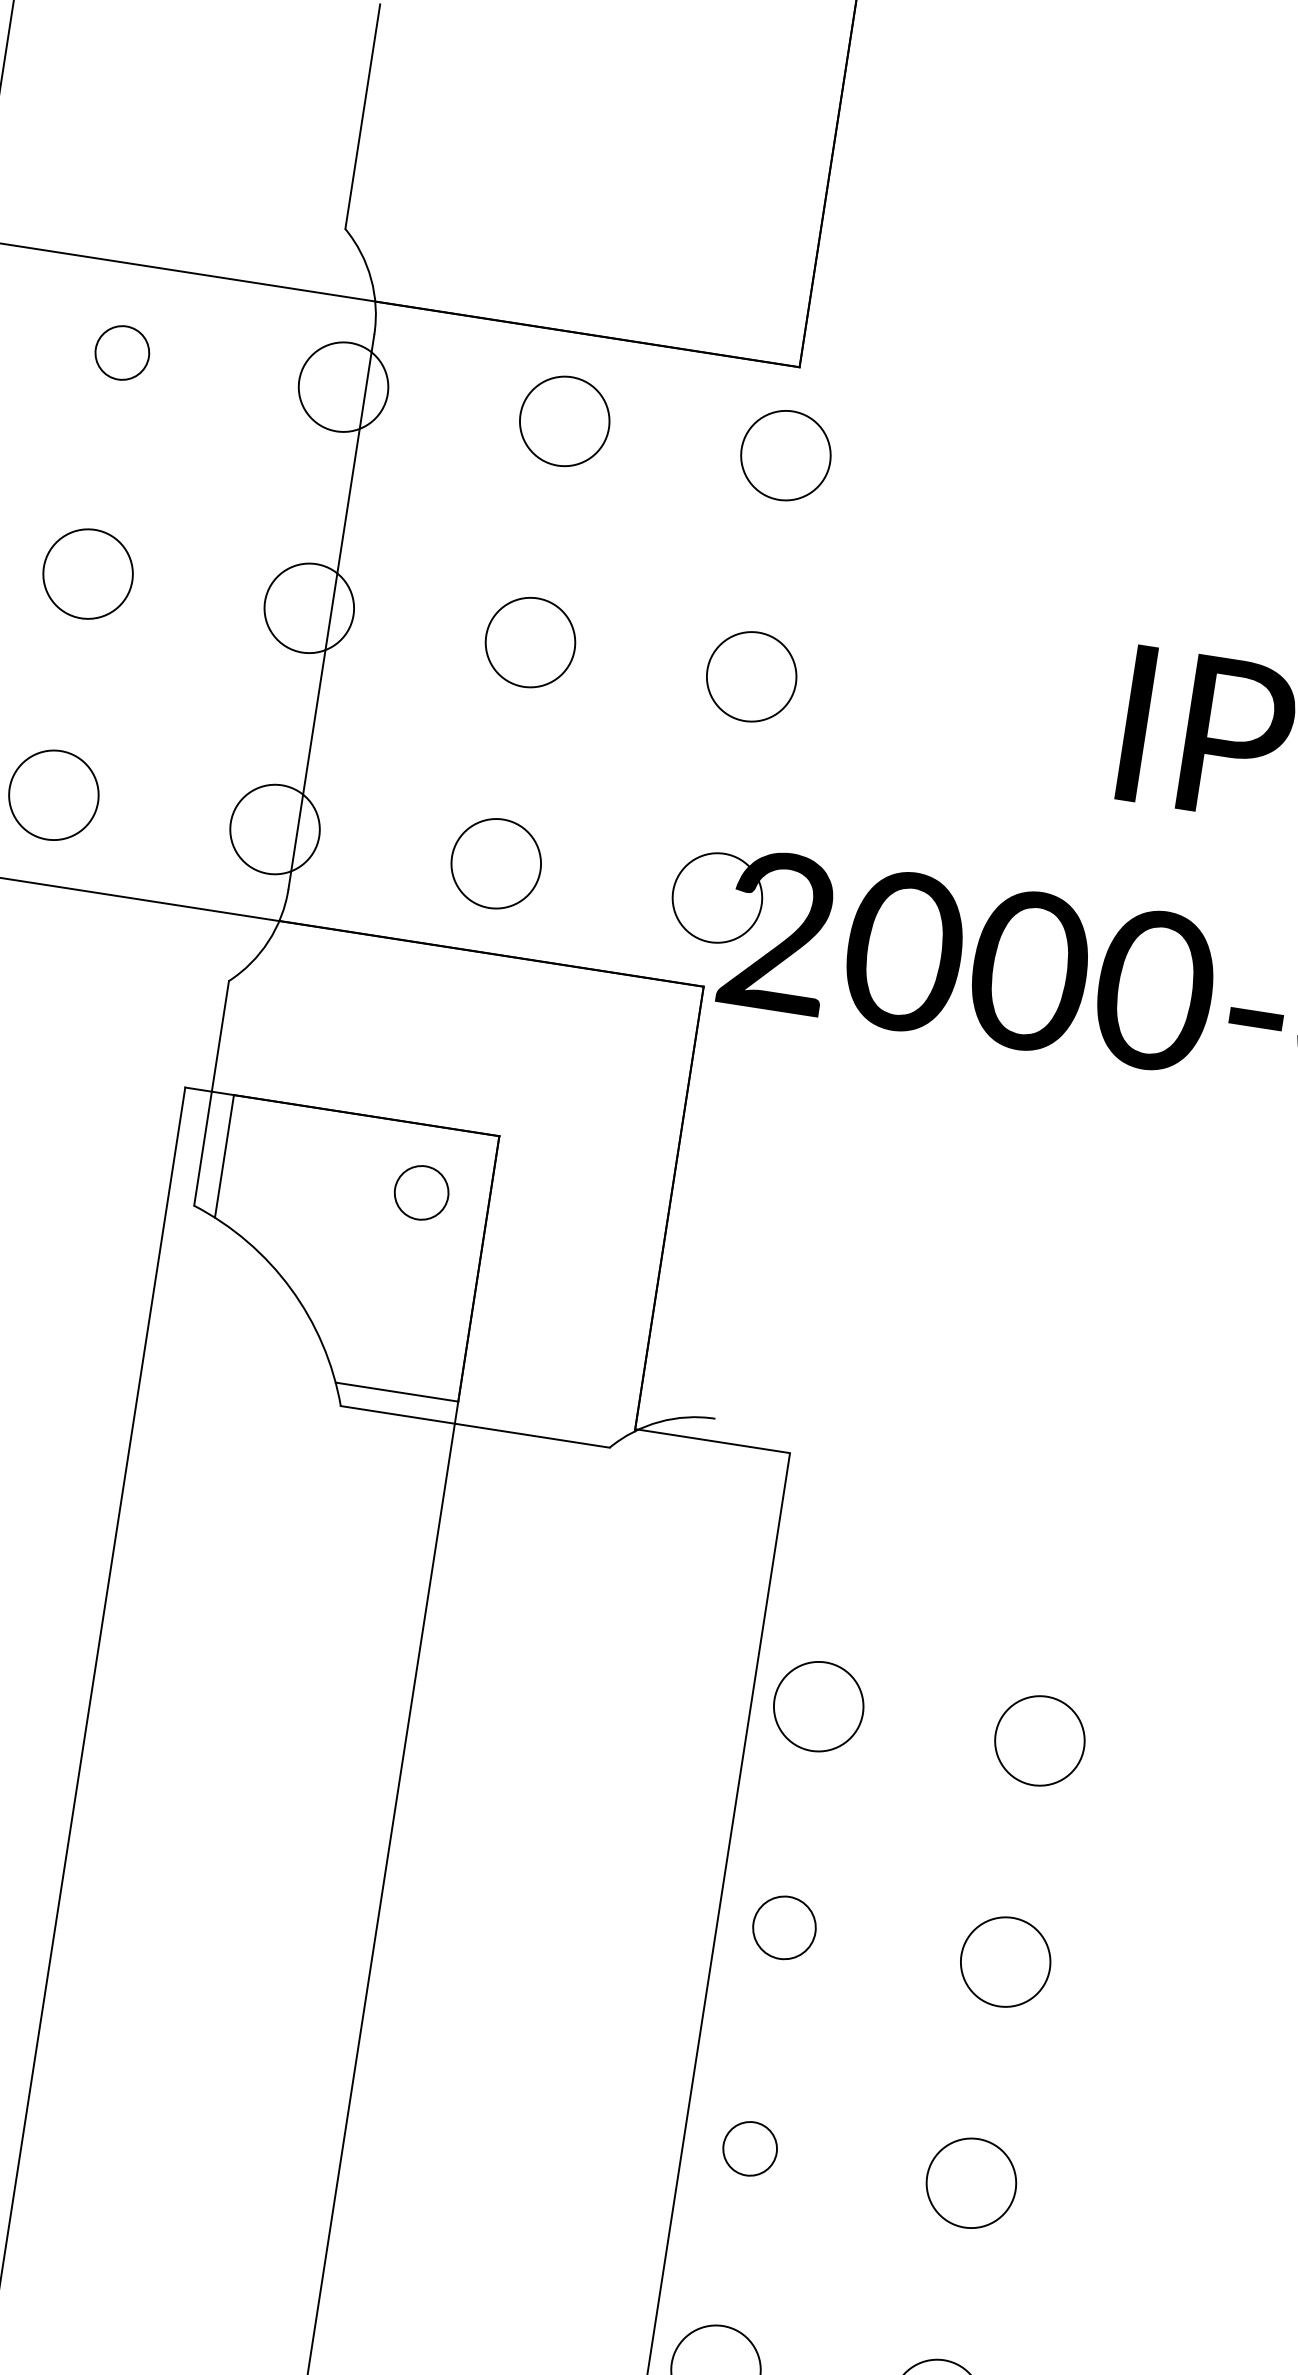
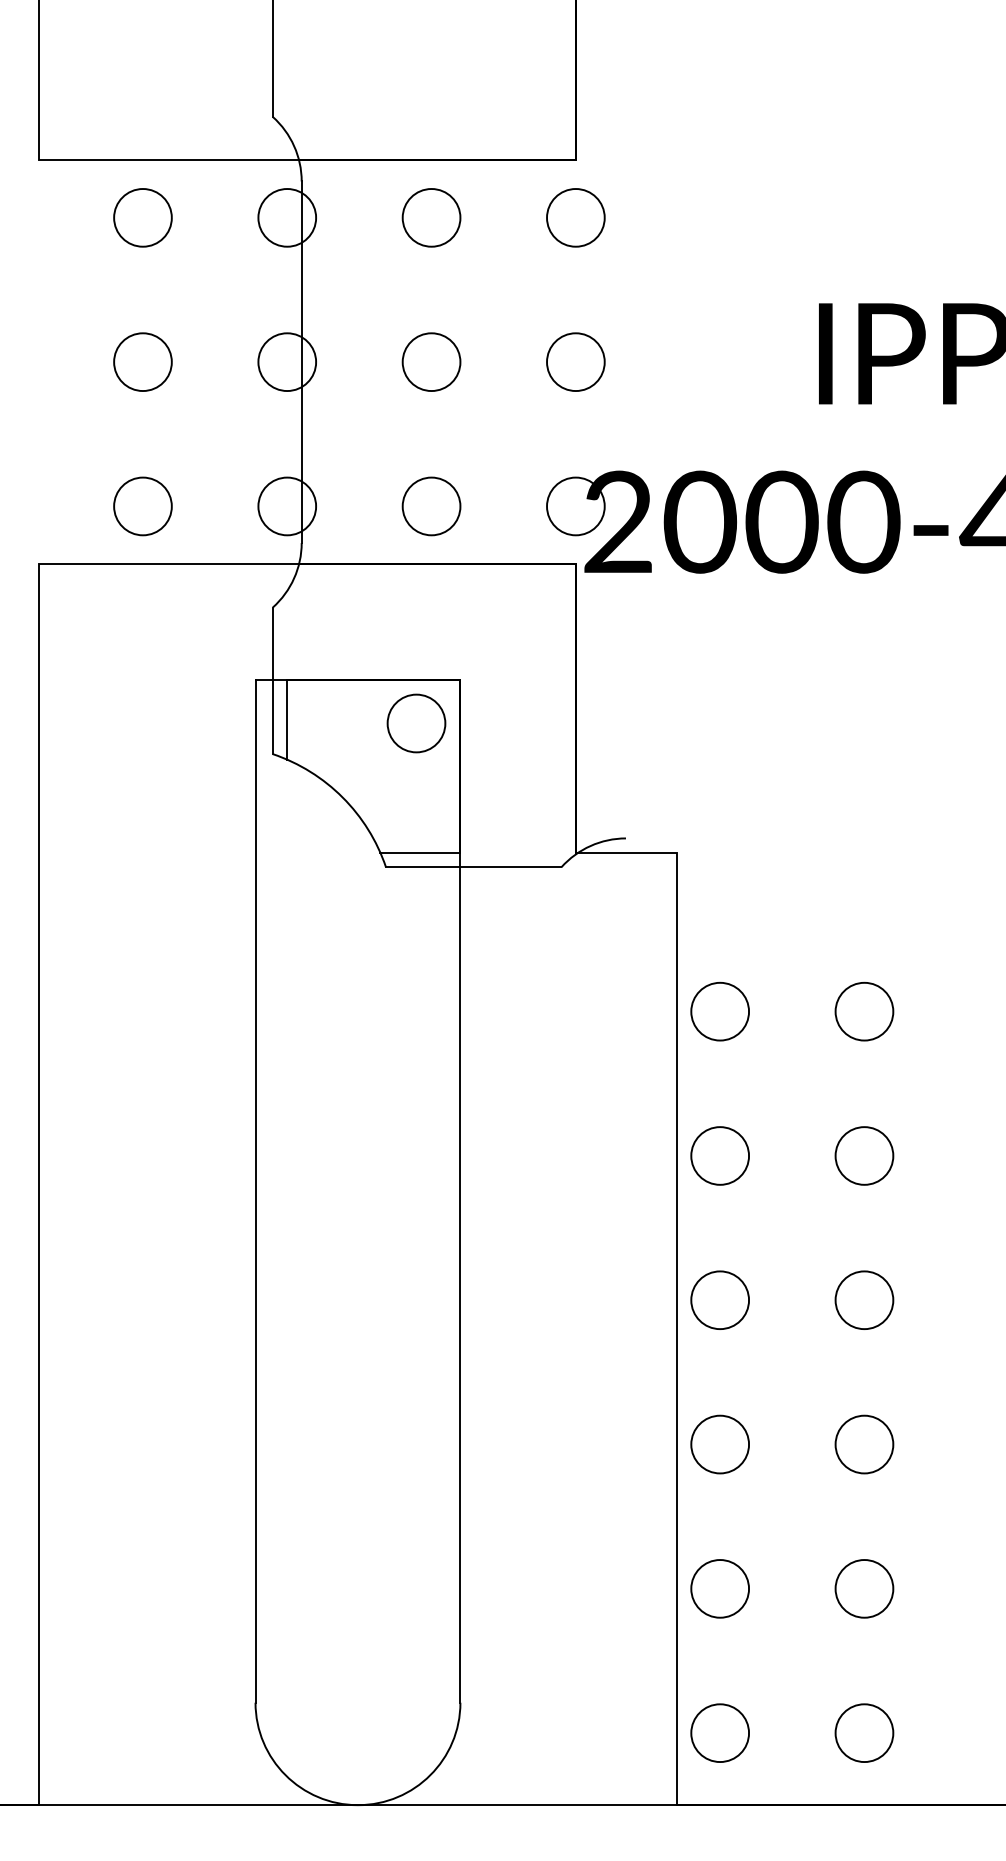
circle: (121, 352) -> (142, 217), size x1.67
circle: (421, 1192) -> (416, 723), size x1.67
circle: (785, 1927) -> (720, 1155), size x1.43
circle: (749, 2147) -> (719, 1299), size x1.67

